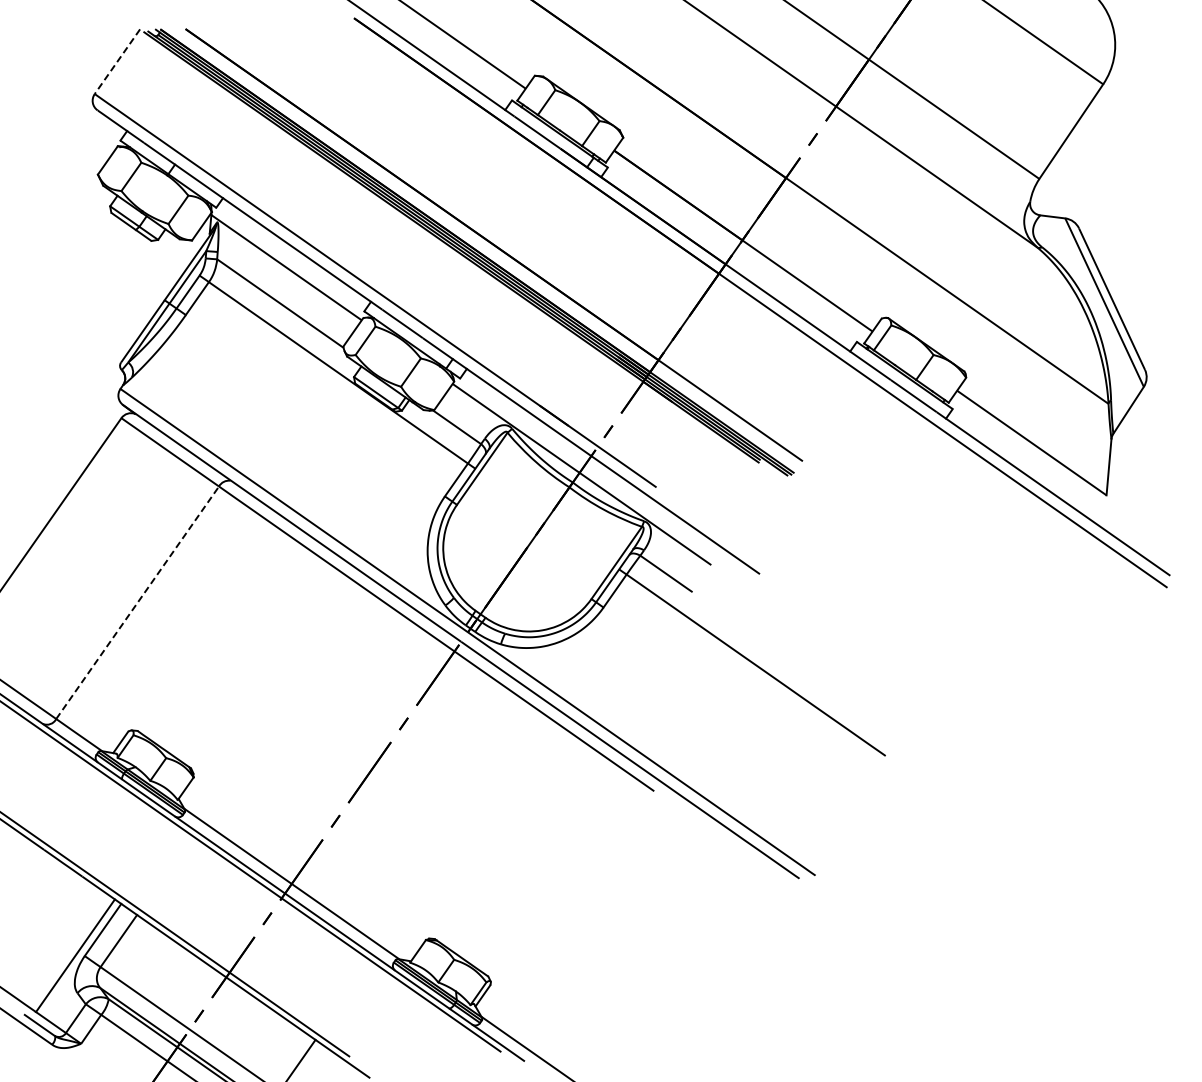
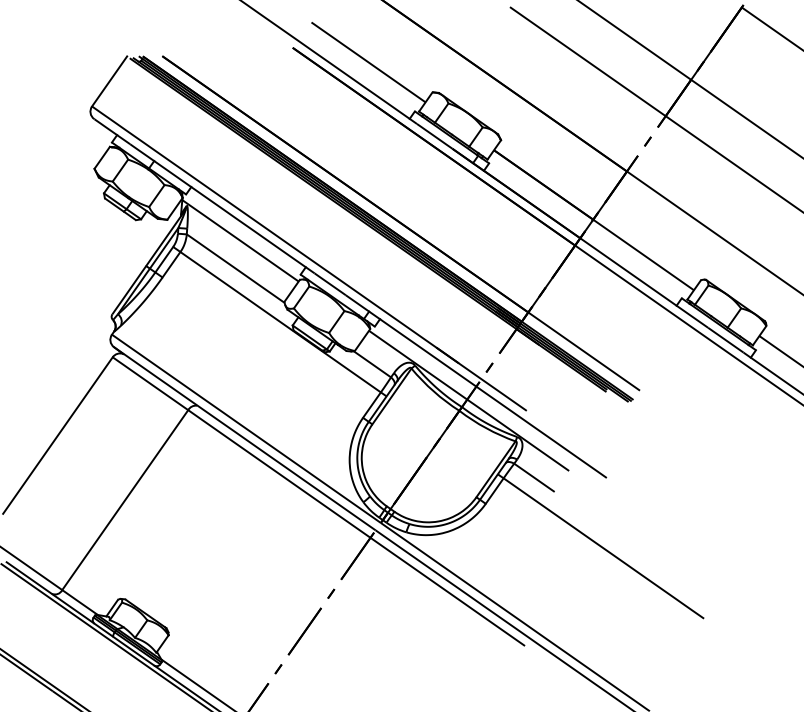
line: (117, 61) -> (109, 81), dashed -> solid
line: (137, 602) -> (125, 499), dashed -> solid

